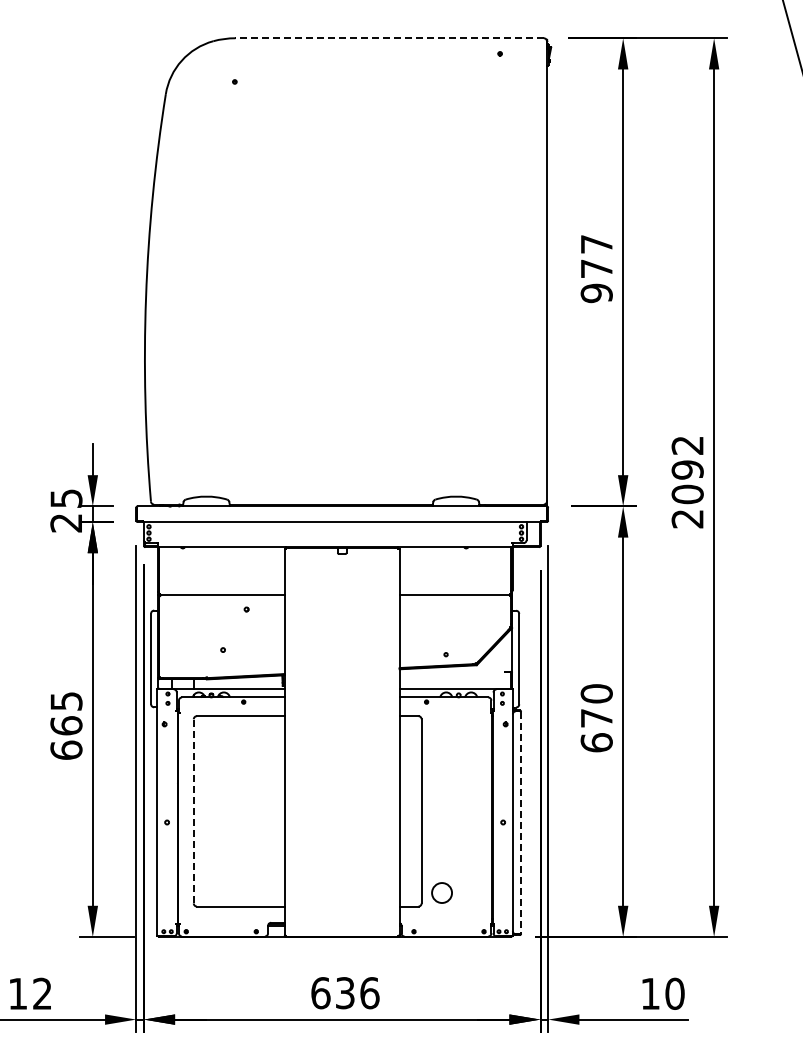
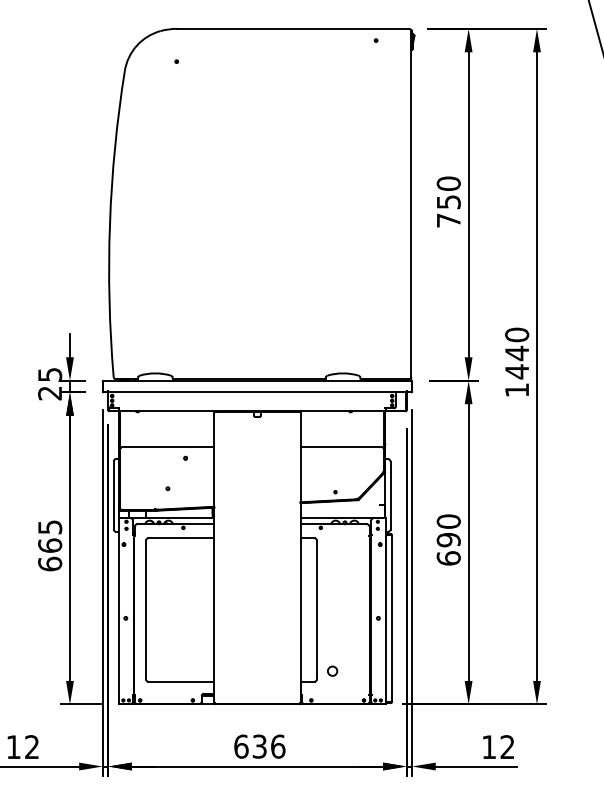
line: (389, 38) -> (292, 29), dashed -> solid
text: (596, 268) -> (448, 201), 977 -> 750
text: (687, 481) -> (516, 362), 2092 -> 1440
text: (596, 718) -> (448, 540), 670 -> 690
line: (193, 810) -> (145, 609), dashed -> solid
line: (521, 822) -> (392, 618), dashed -> solid
circle: (442, 892) -> (332, 670), size x0.62
text: (674, 993) -> (507, 746), 10 -> 12

